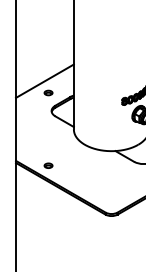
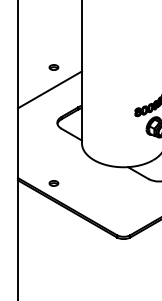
part: (48, 92) -> (53, 66), moved

